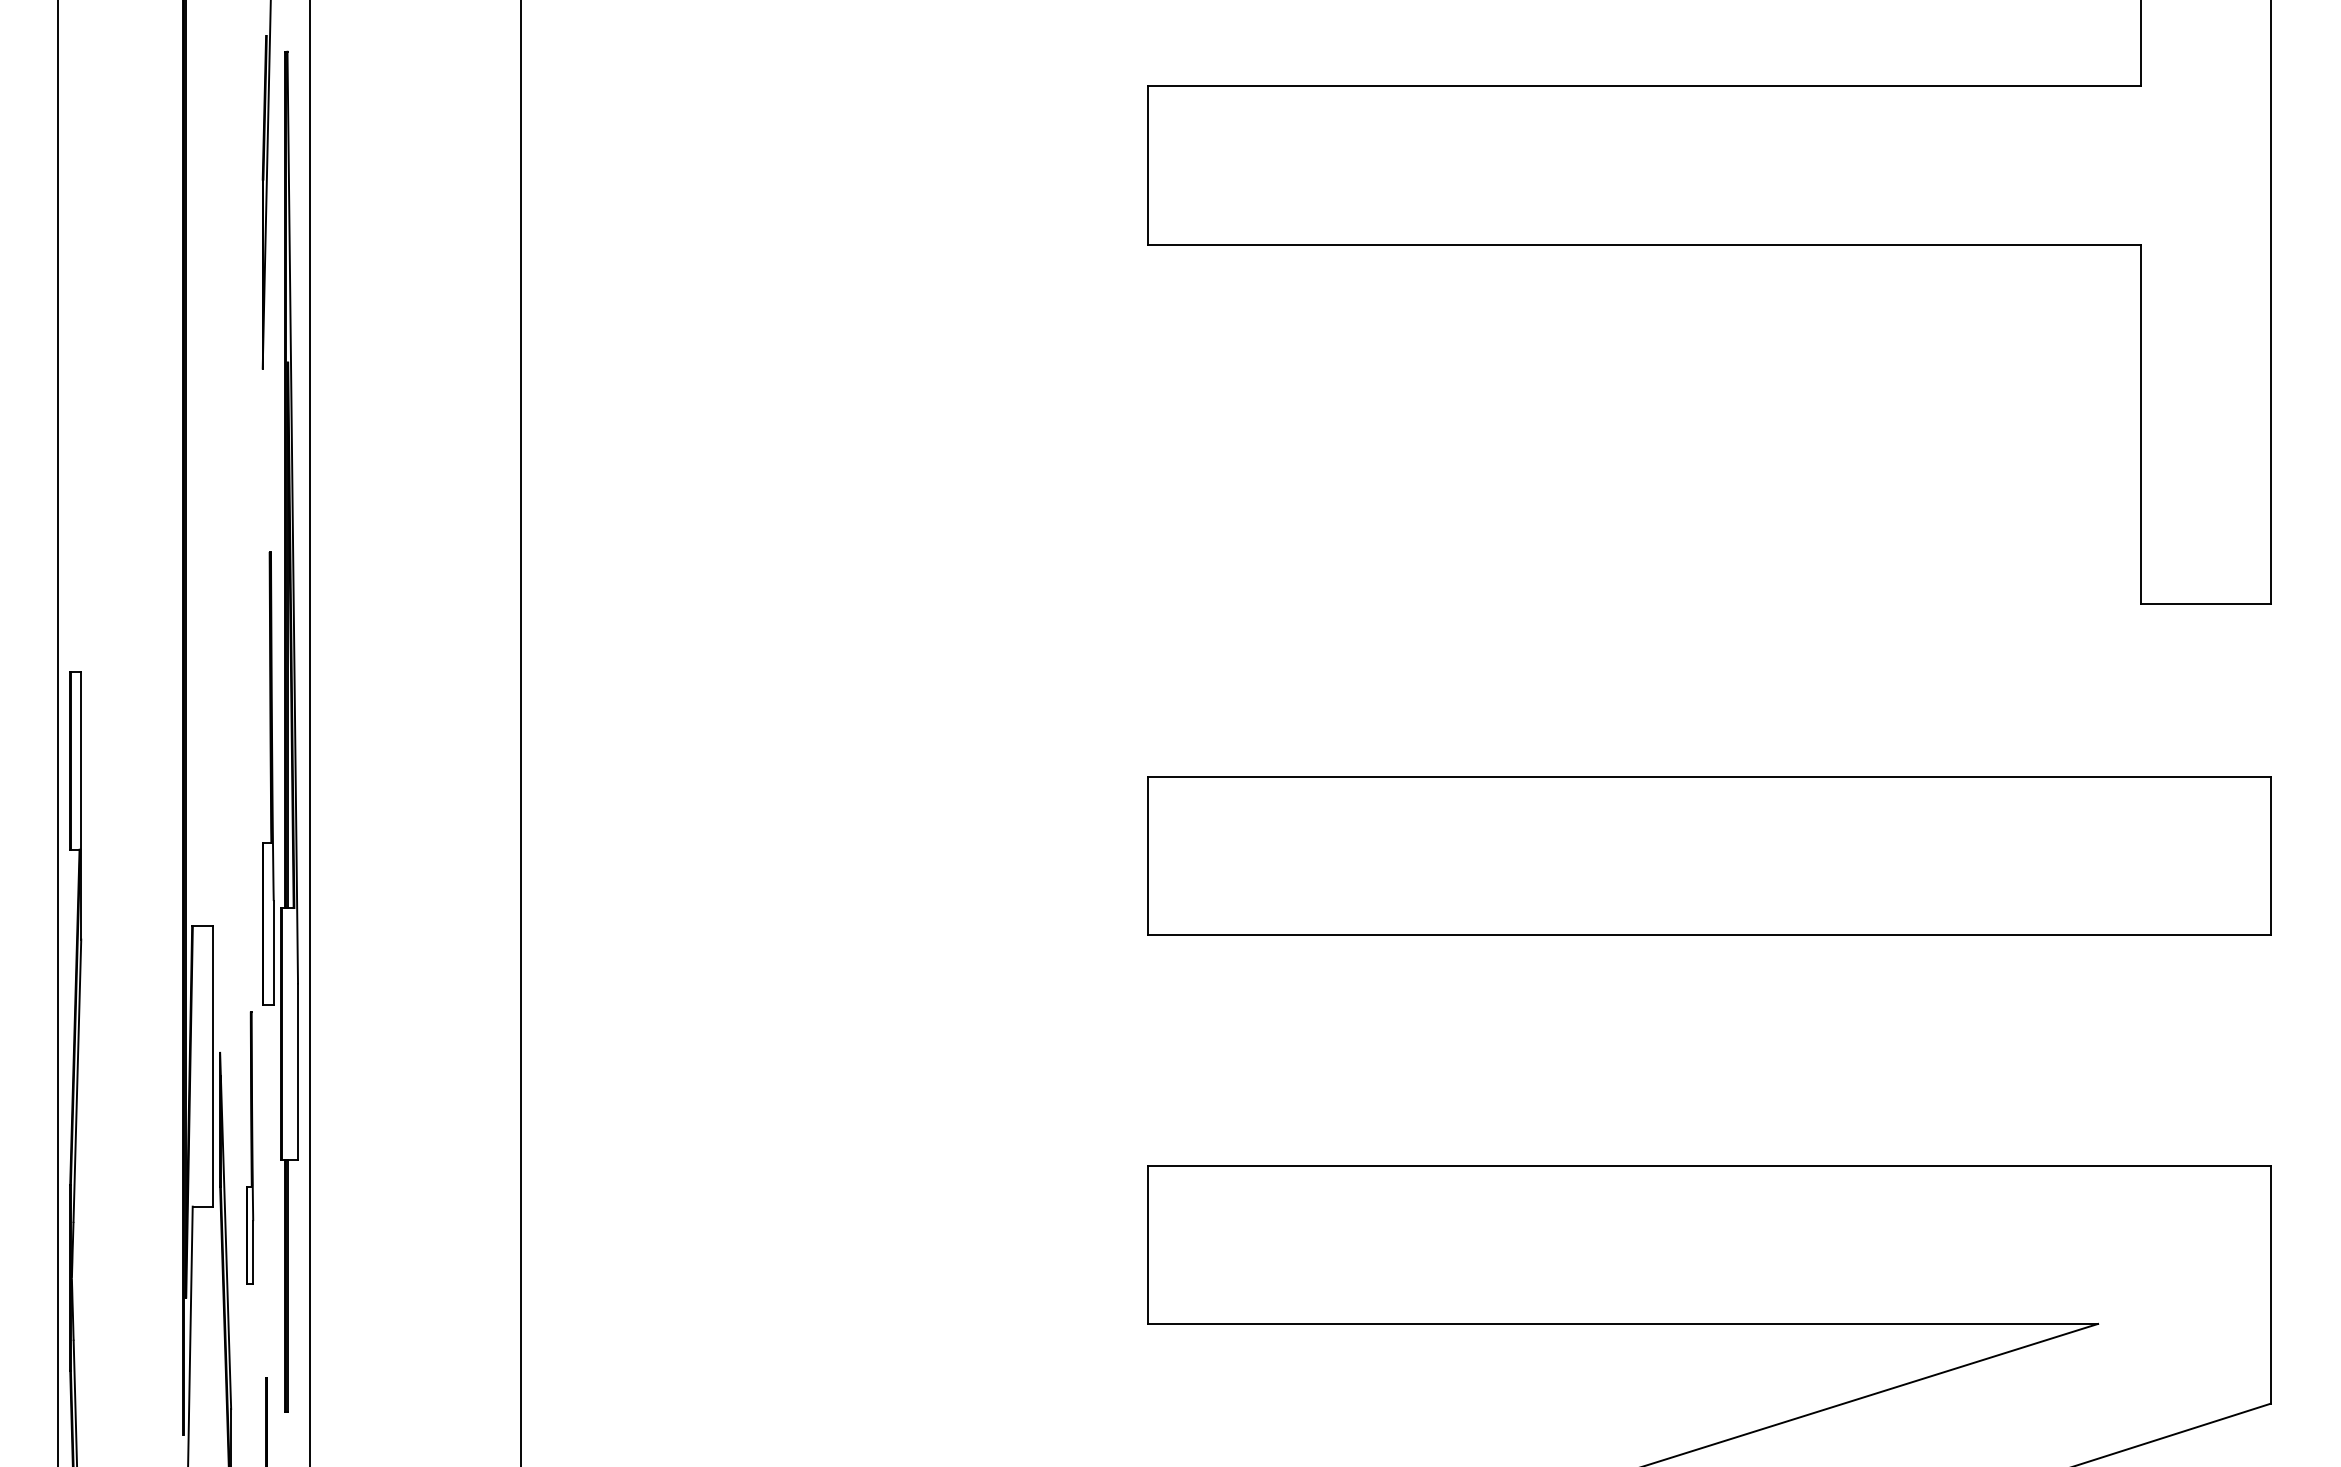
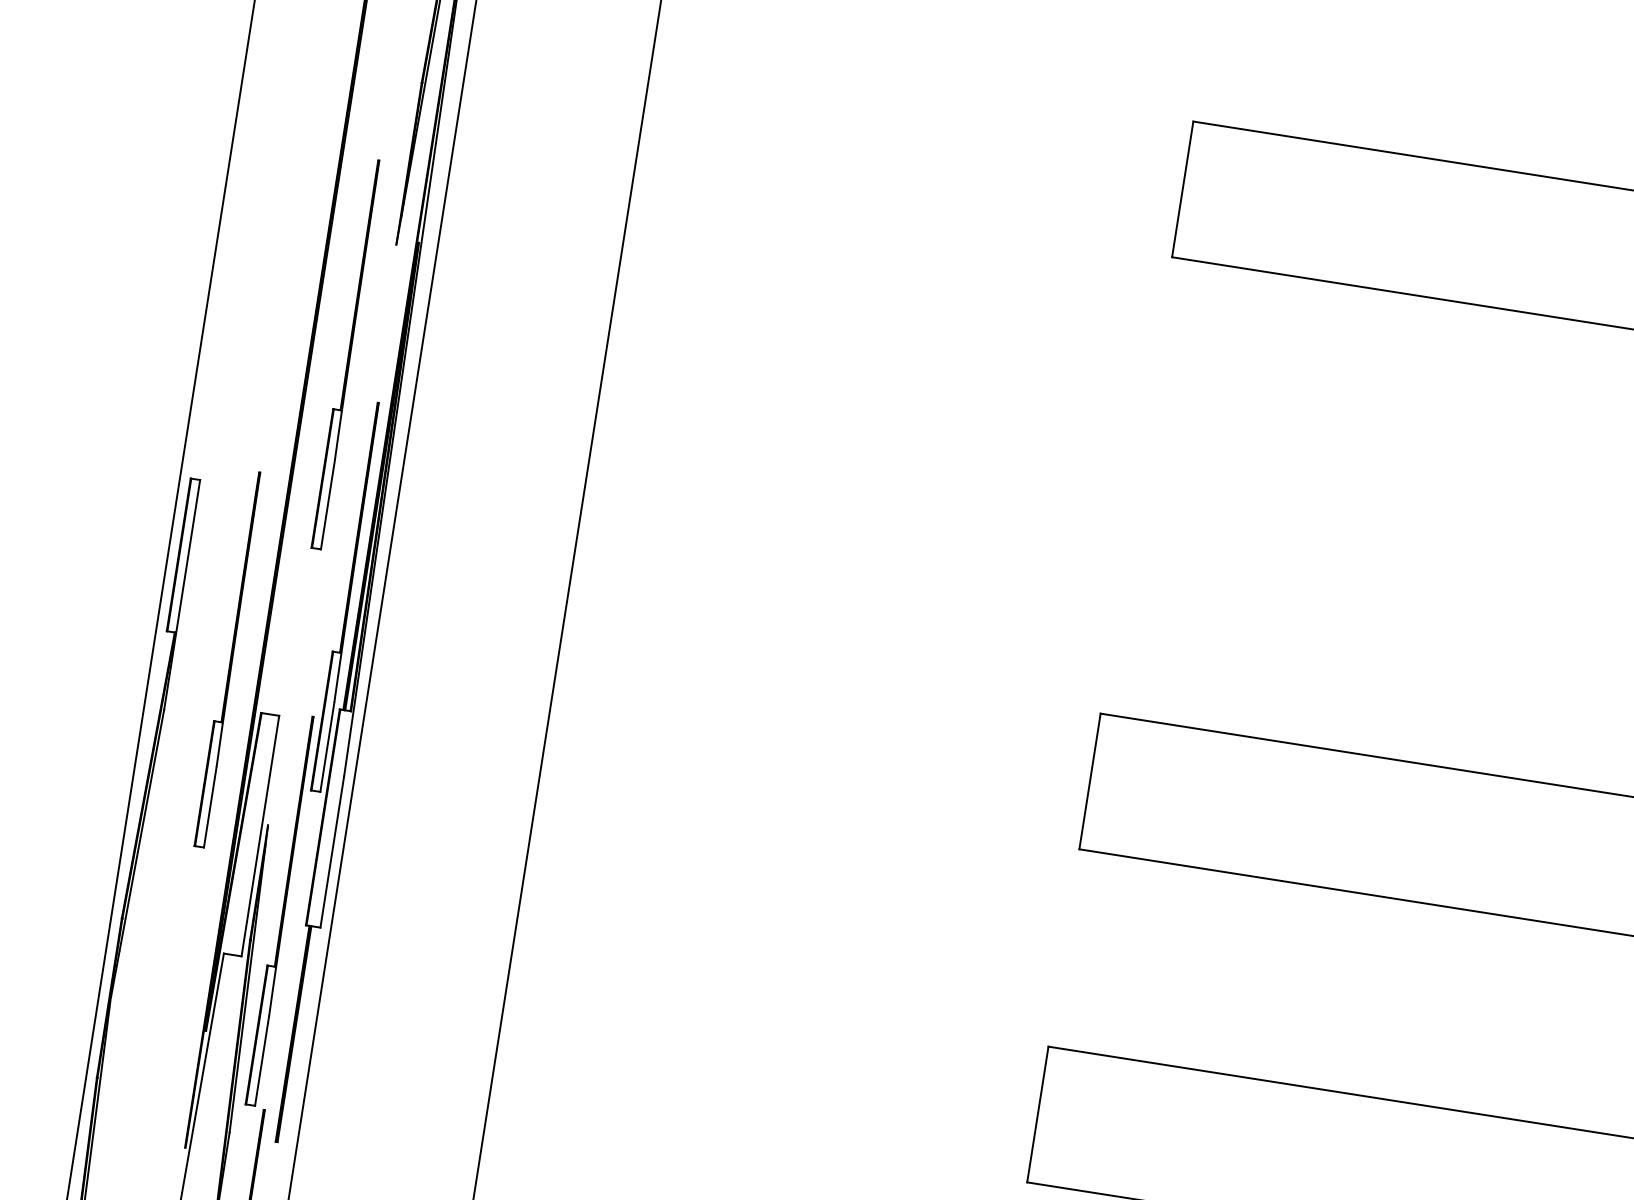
part: (225, 502) -> (346, 354), added
part: (145, 870) -> (228, 659), added
part: (249, 1147) -> (280, 910), size x1.67

